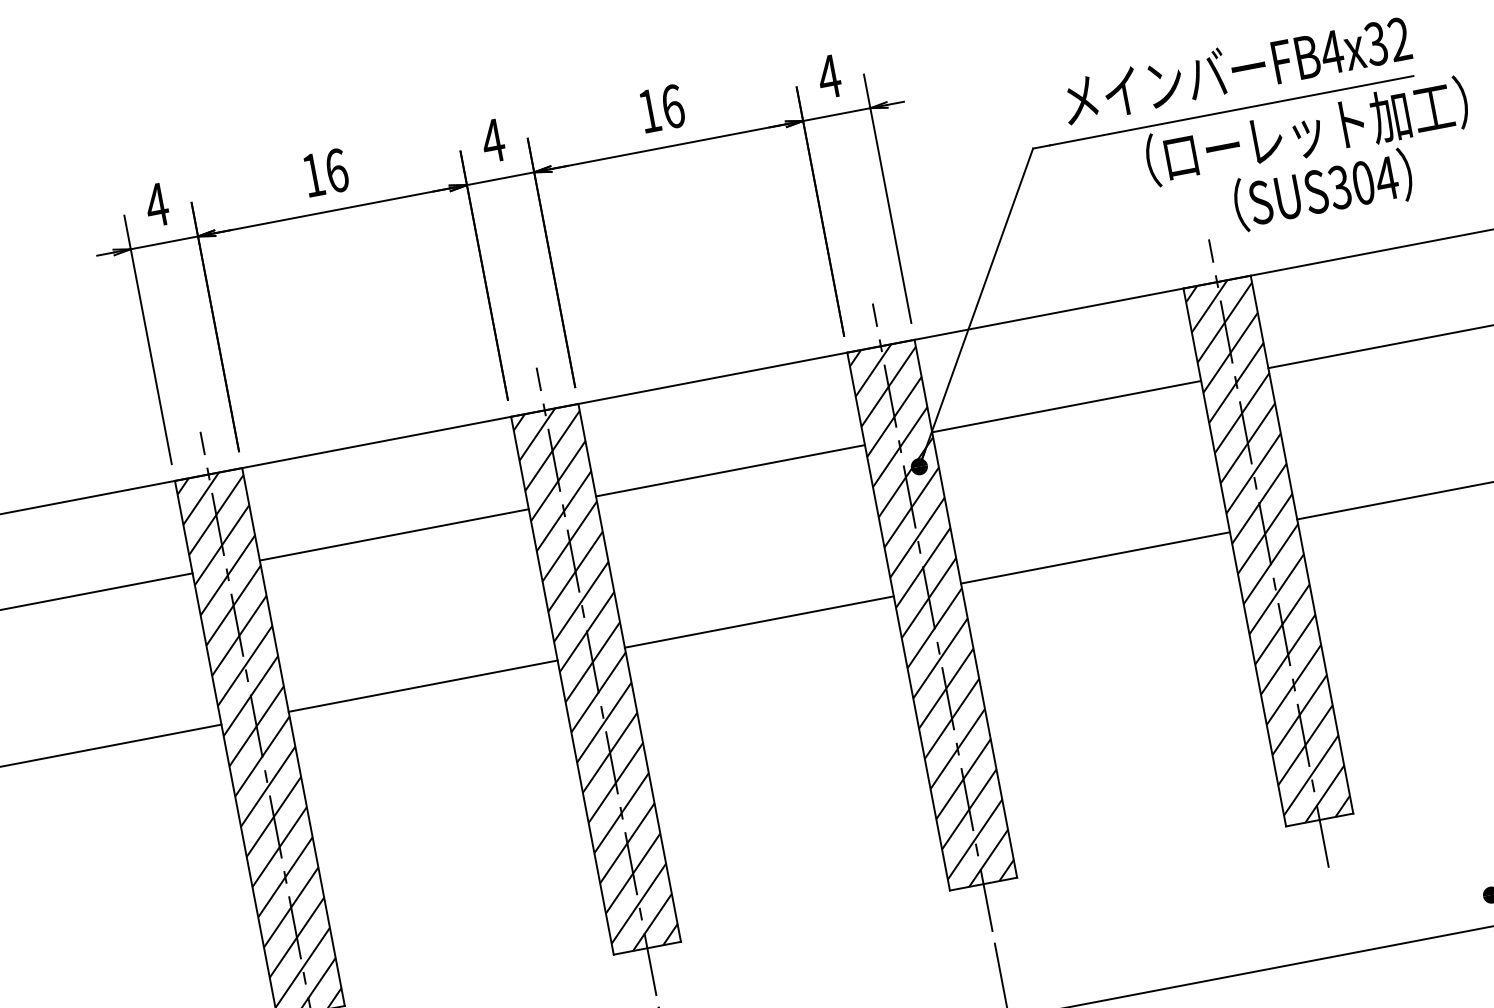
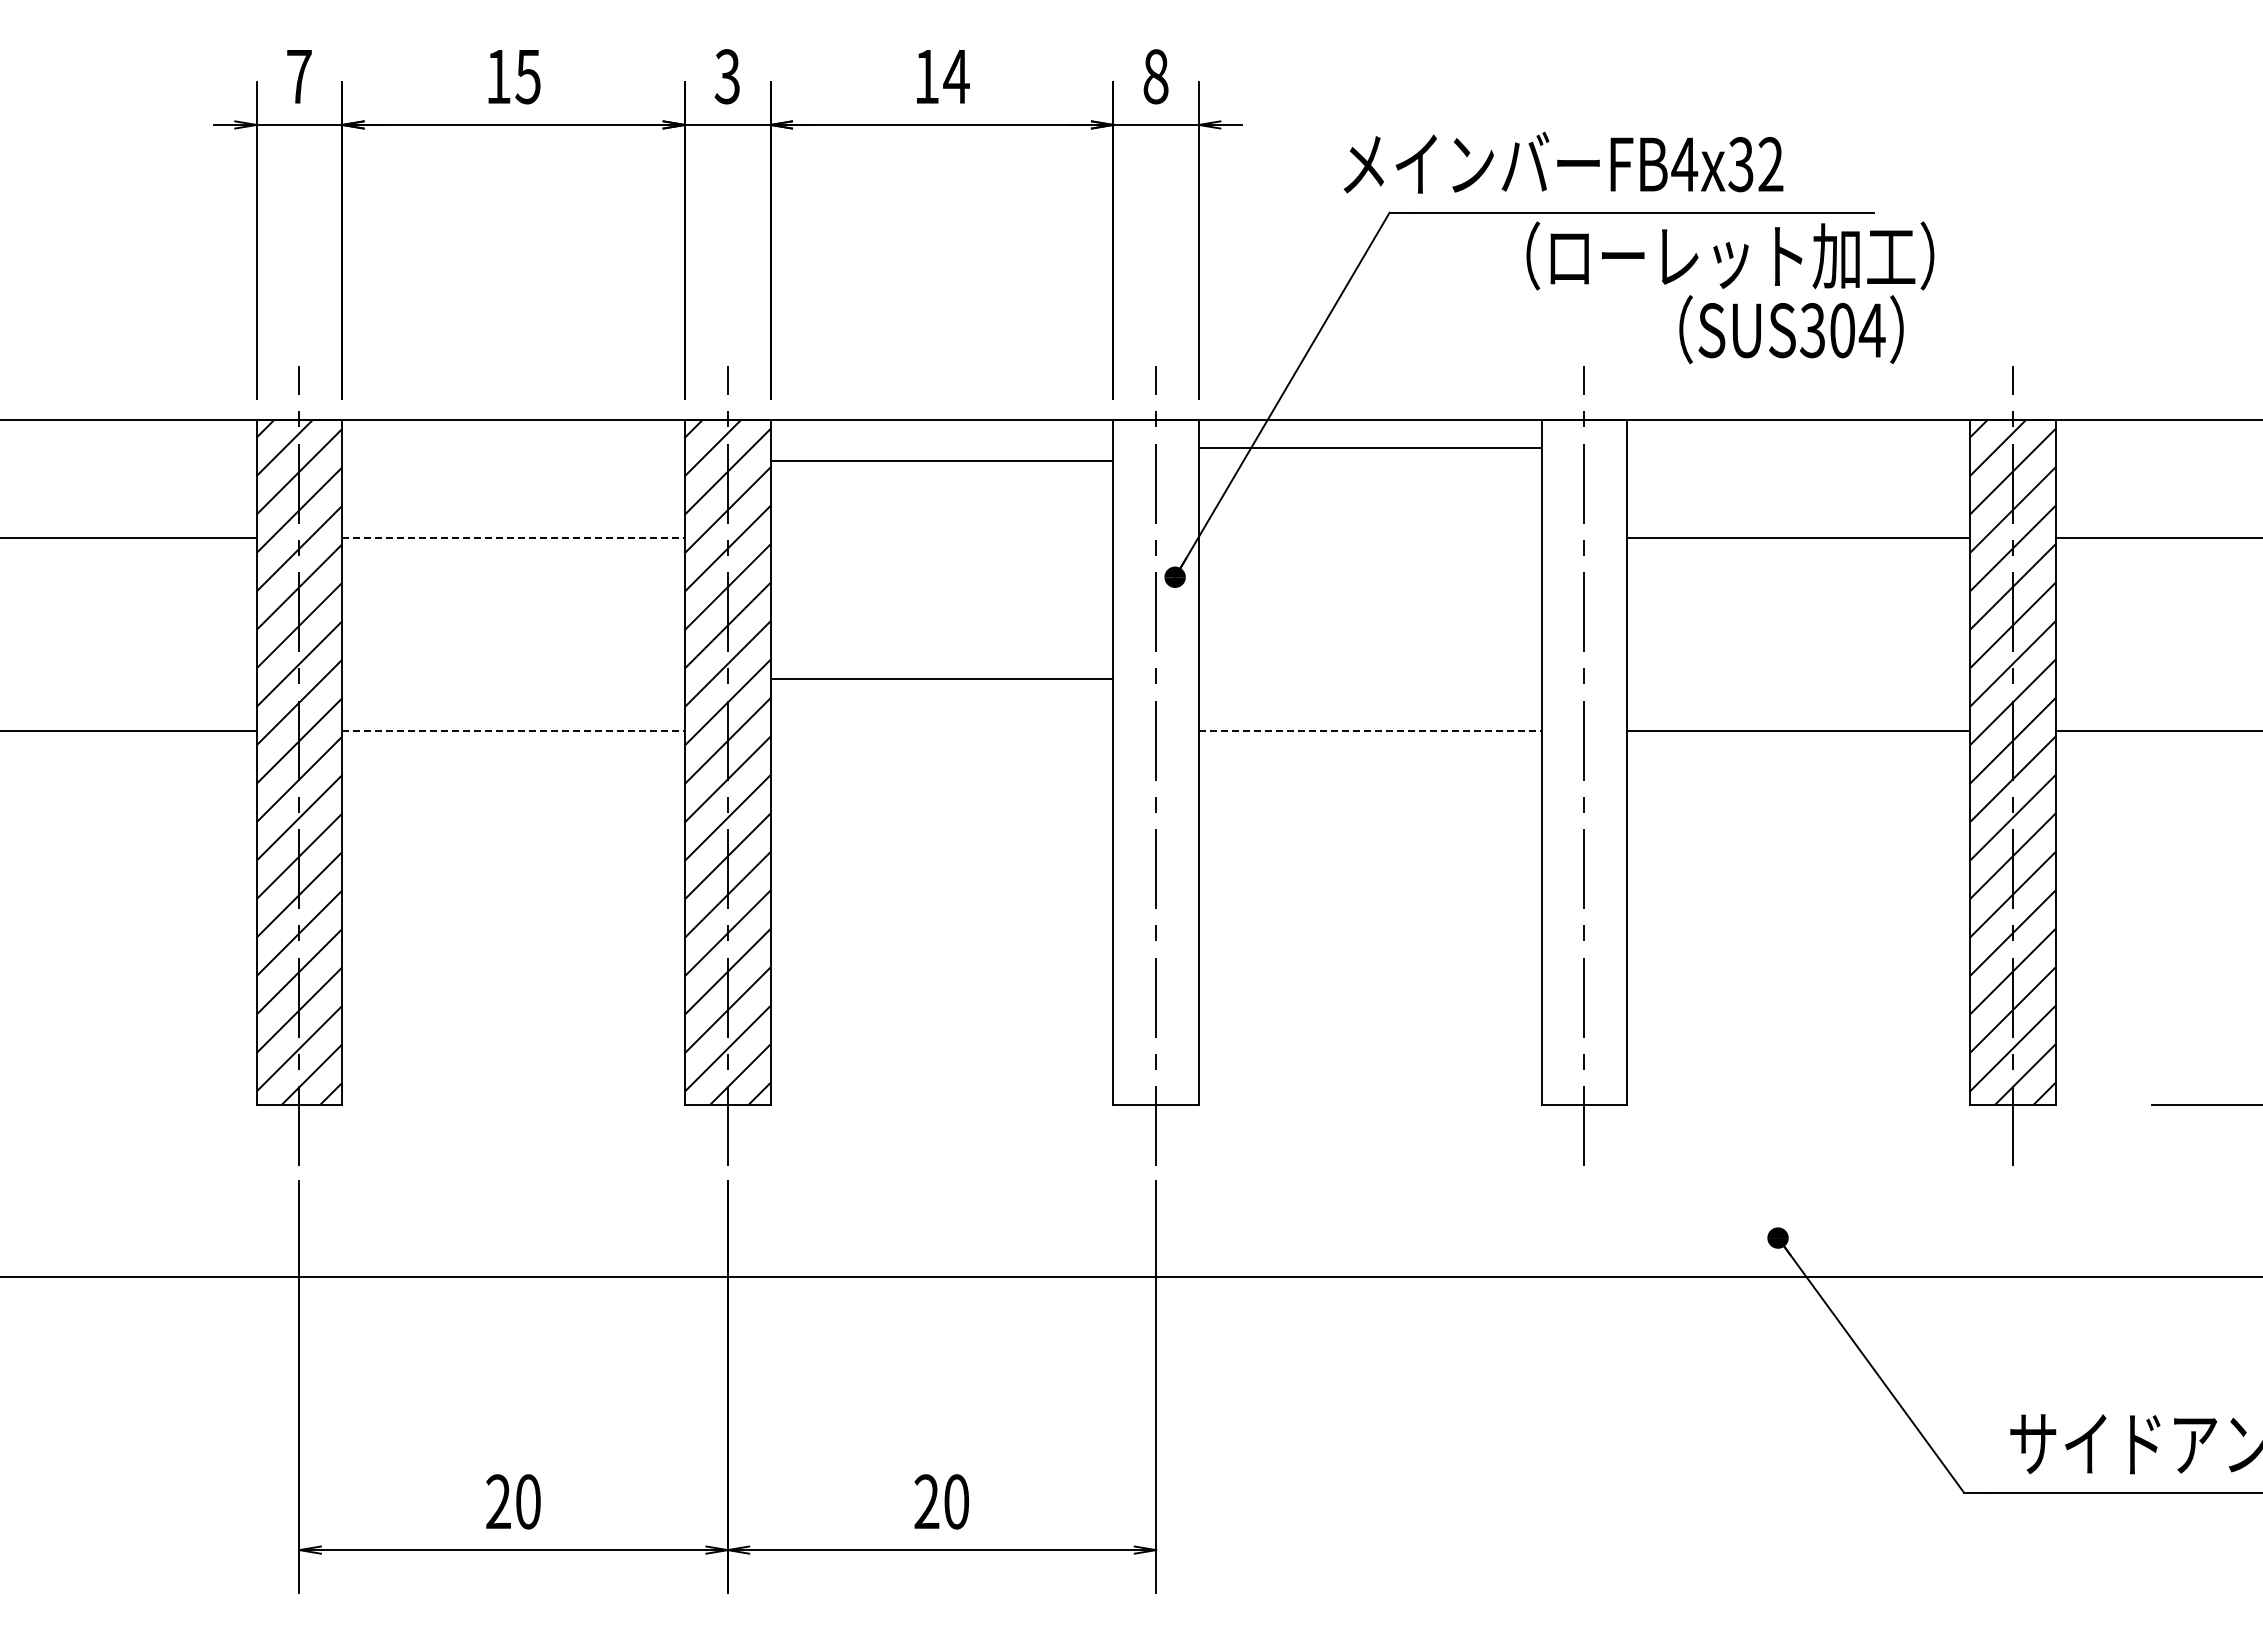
text: (1236, 68) -> (1563, 162), moved
text: (829, 76) -> (1155, 76), 4 -> 8
text: (672, 106) -> (956, 76), 16 -> 14
text: (493, 140) -> (727, 76), 4 -> 3
text: (336, 170) -> (527, 76), 16 -> 15
text: (1323, 189) -> (1791, 329), moved
text: (156, 204) -> (298, 76), 4 -> 7
line: (1065, 406) -> (1369, 447), moved
line: (730, 470) -> (941, 460), moved
line: (394, 534) -> (514, 537), solid -> dashed
hatch: (1268, 550) -> (1584, 762), removed
line: (1095, 557) -> (1370, 730), solid -> dashed
hatch: (931, 615) -> (1155, 762), removed
line: (758, 622) -> (941, 678), moved
line: (423, 685) -> (514, 730), solid -> dashed

